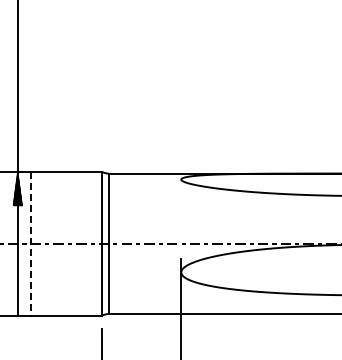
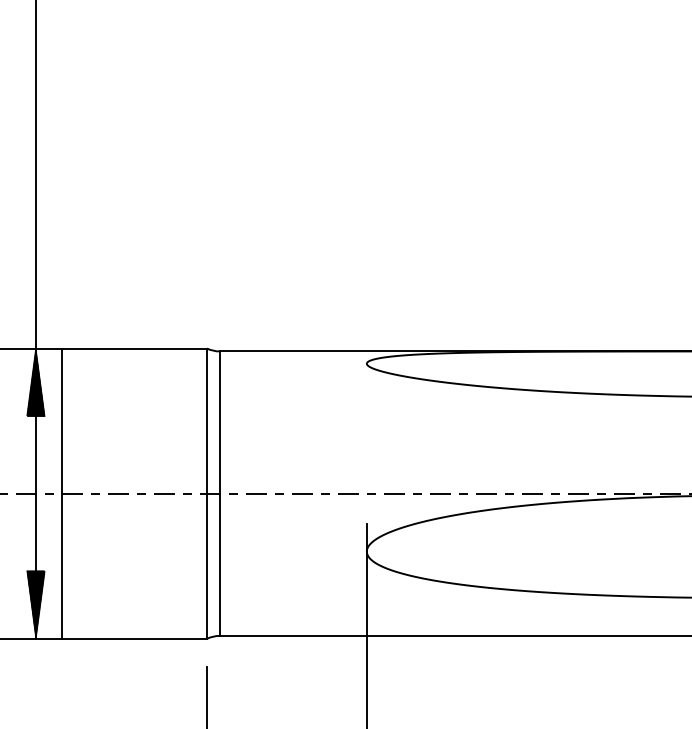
line: (30, 243) -> (61, 493), dashed -> solid
hatch: (17, 298) -> (35, 604), added

